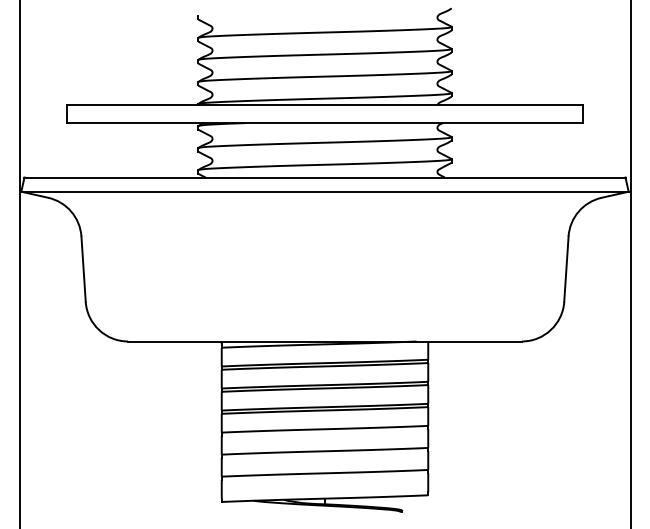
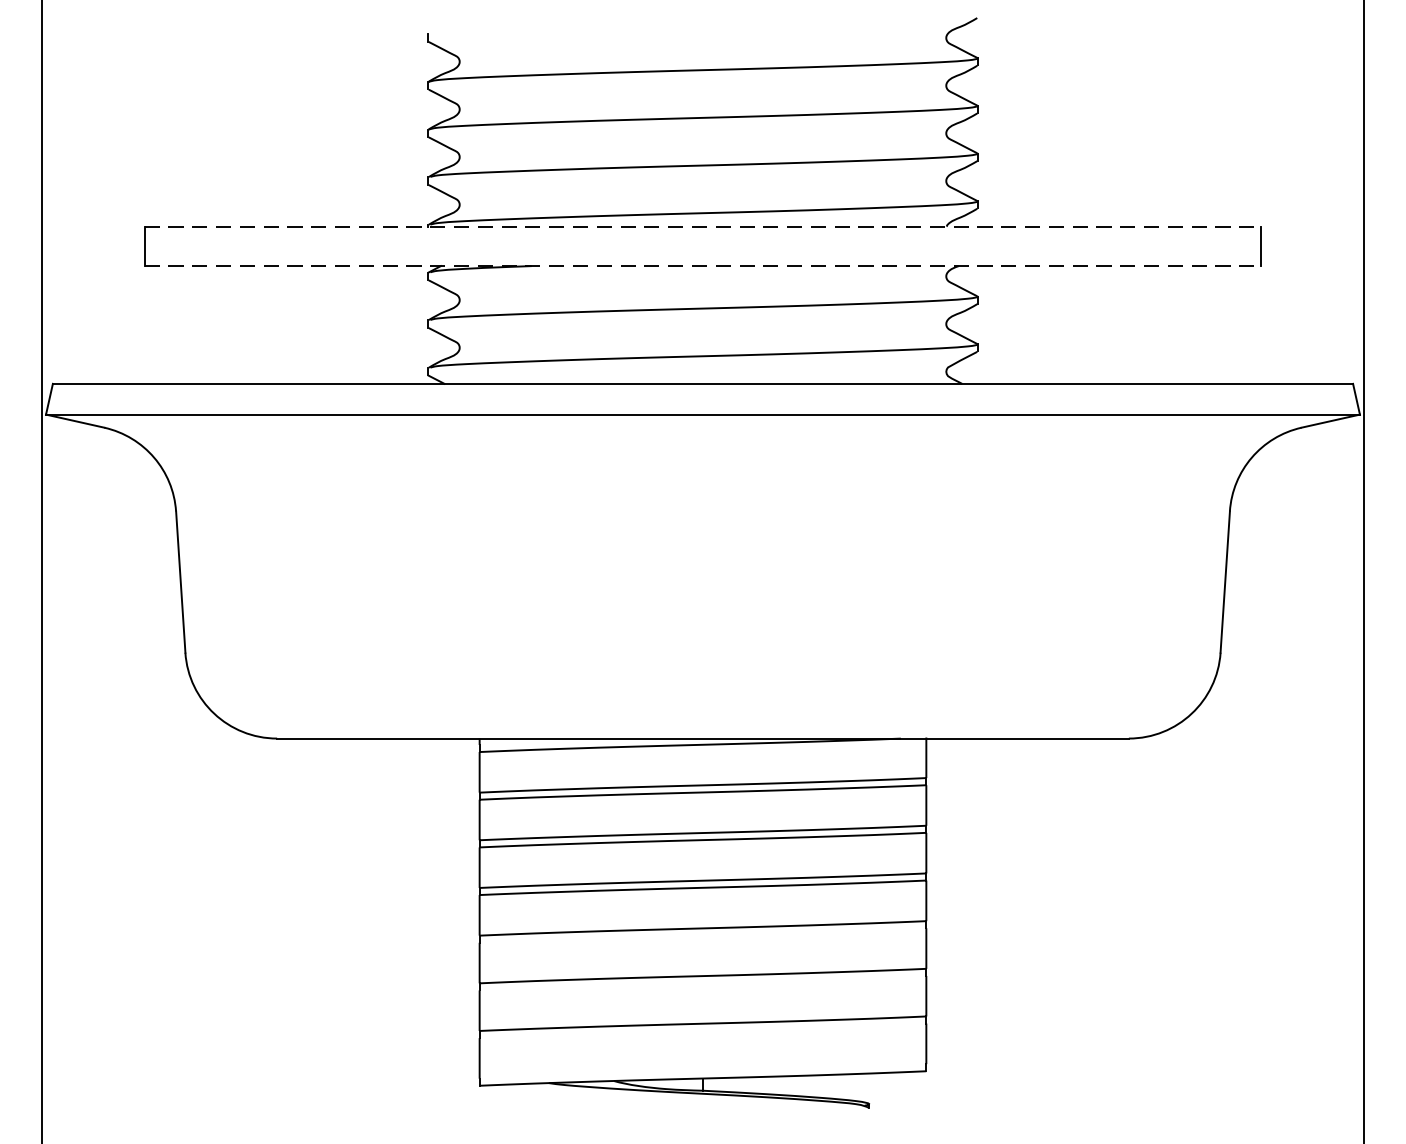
line: (325, 104) -> (704, 225), solid -> dashed
line: (325, 123) -> (704, 266), solid -> dashed

